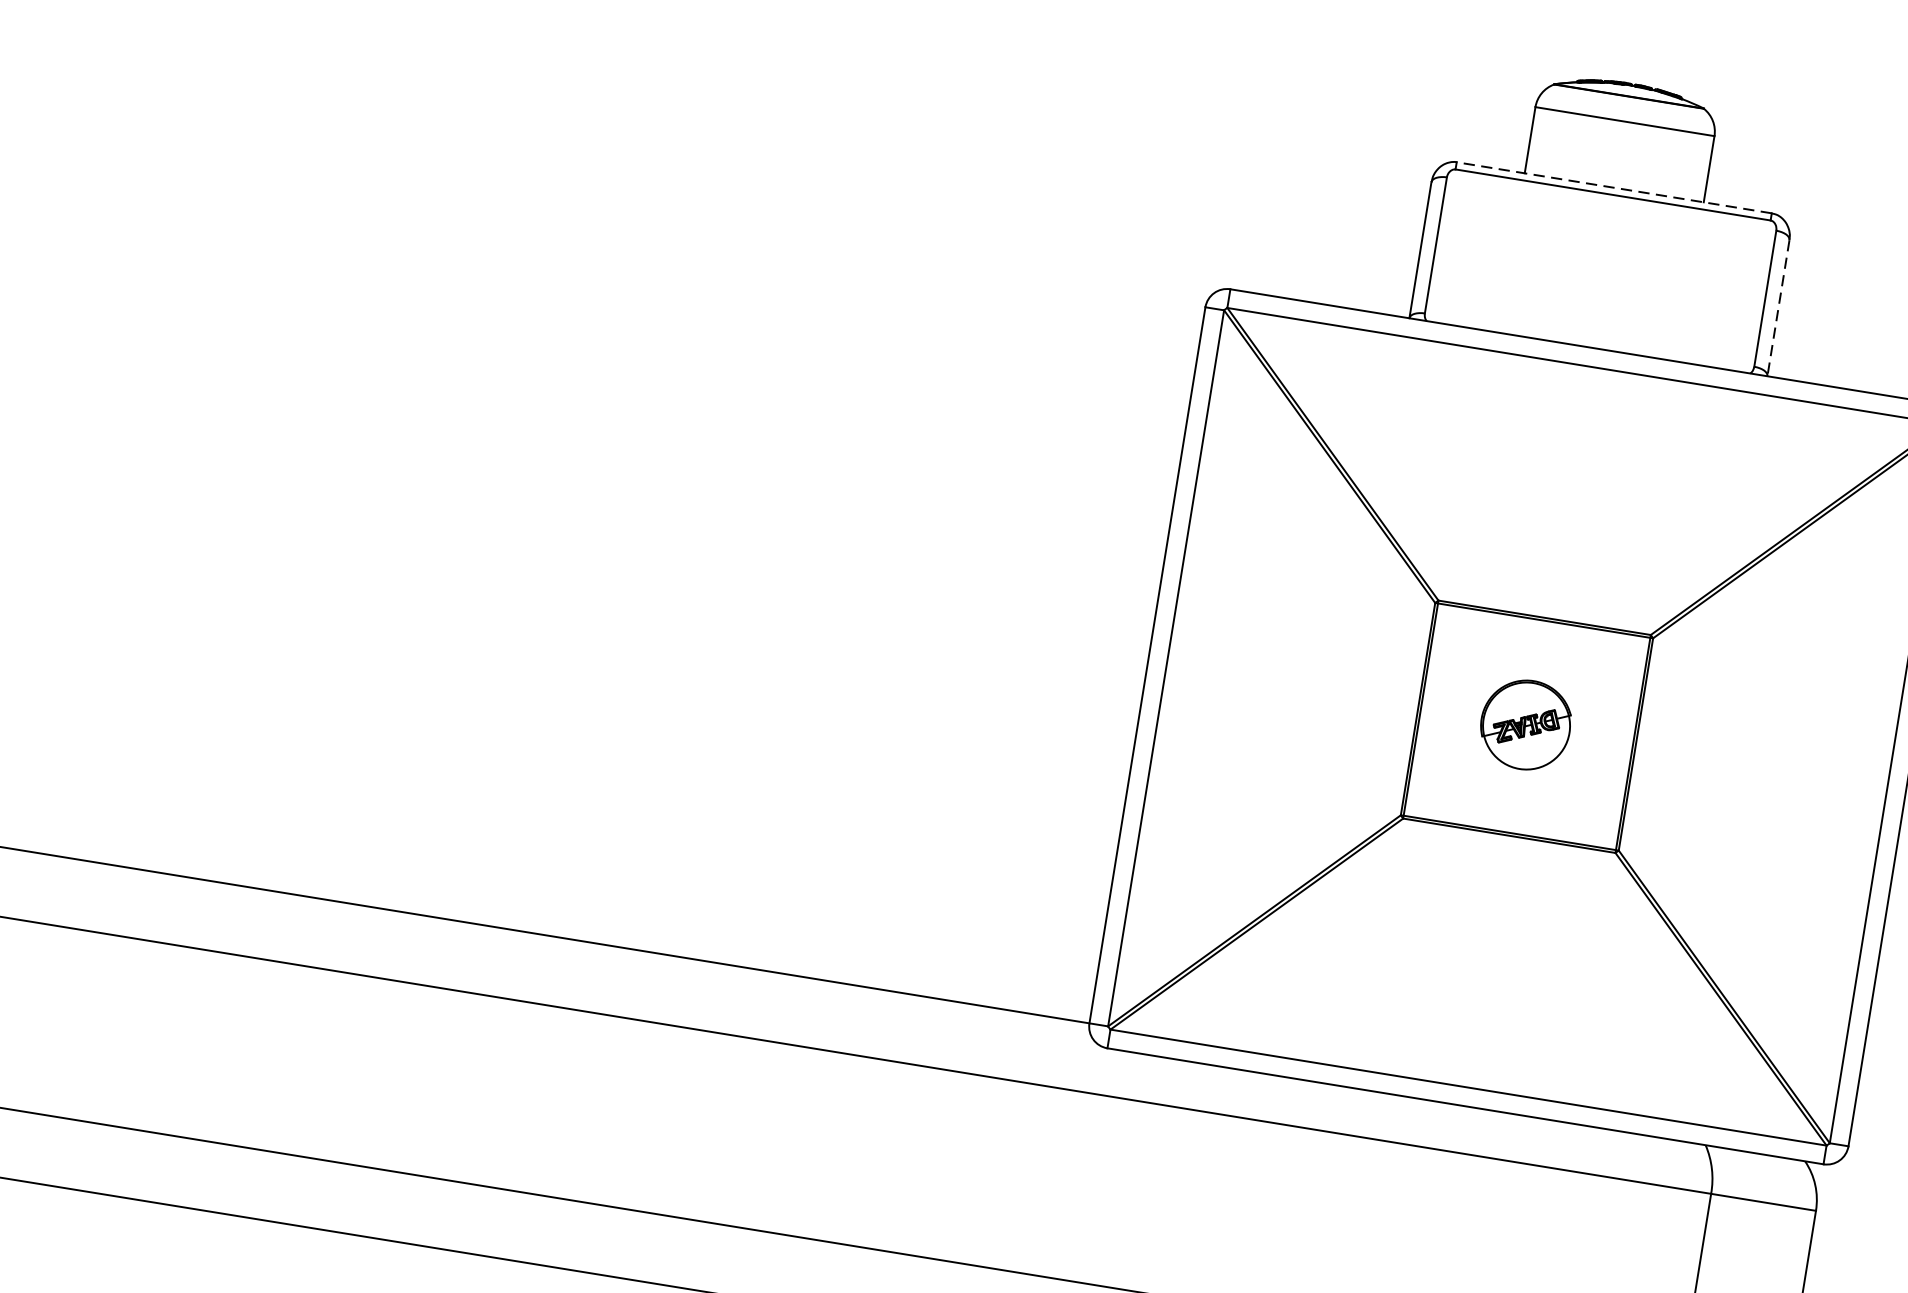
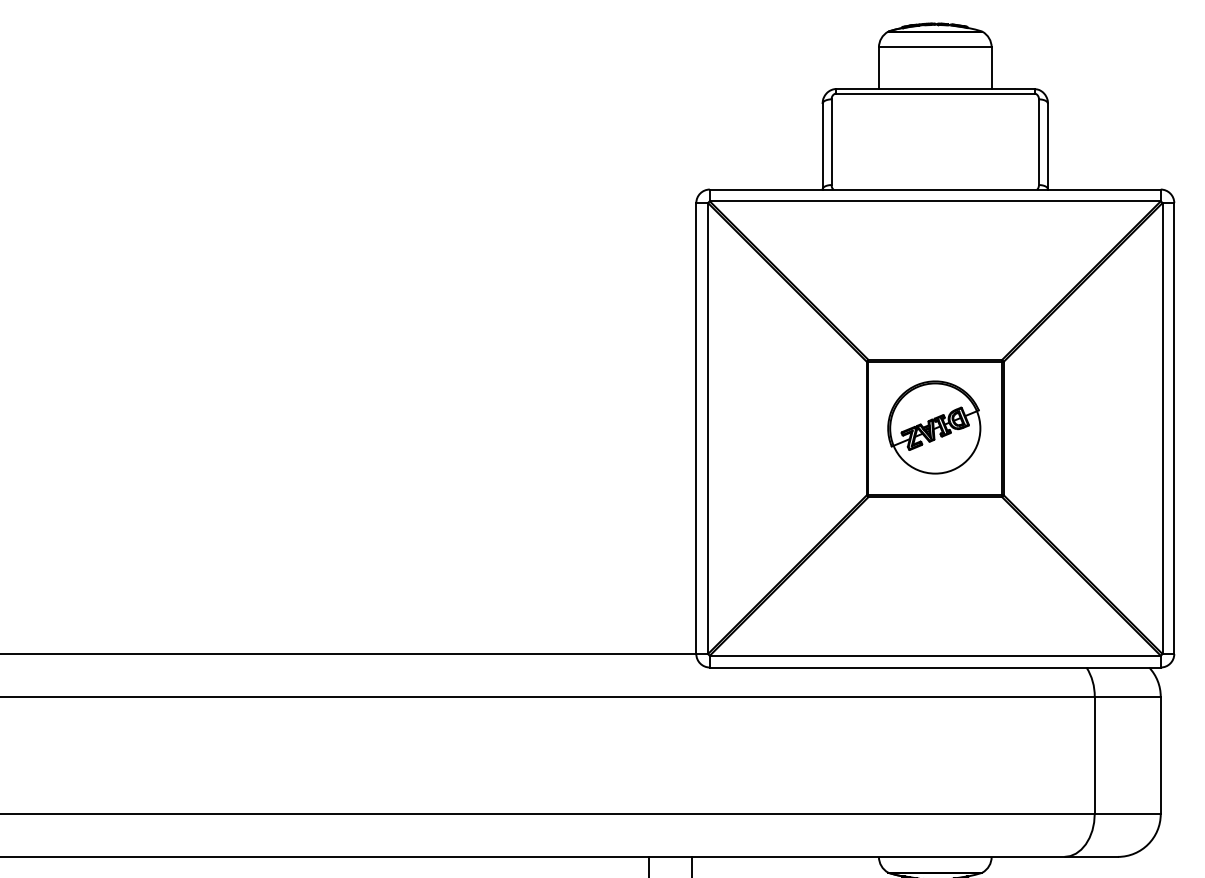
line: (1612, 188) -> (934, 89), dashed -> solid
line: (1779, 308) -> (1048, 146), dashed -> solid
part: (1525, 724) -> (934, 427), size x1.67

